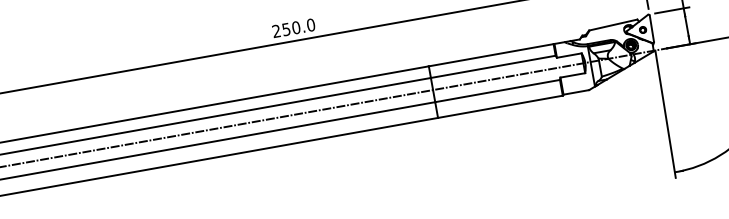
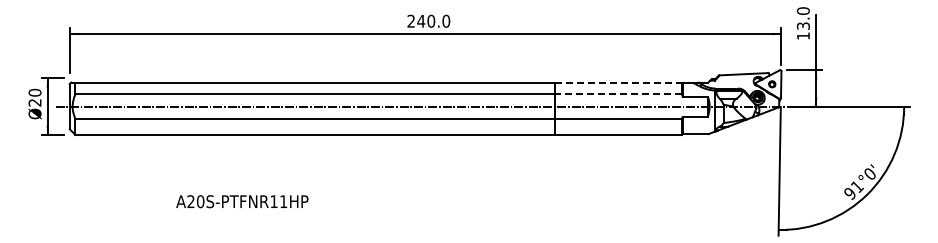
text: (286, 29) -> (421, 21), 250.0 -> 240.0
line: (491, 55) -> (618, 82), solid -> dashed
line: (492, 67) -> (617, 94), solid -> dashed

